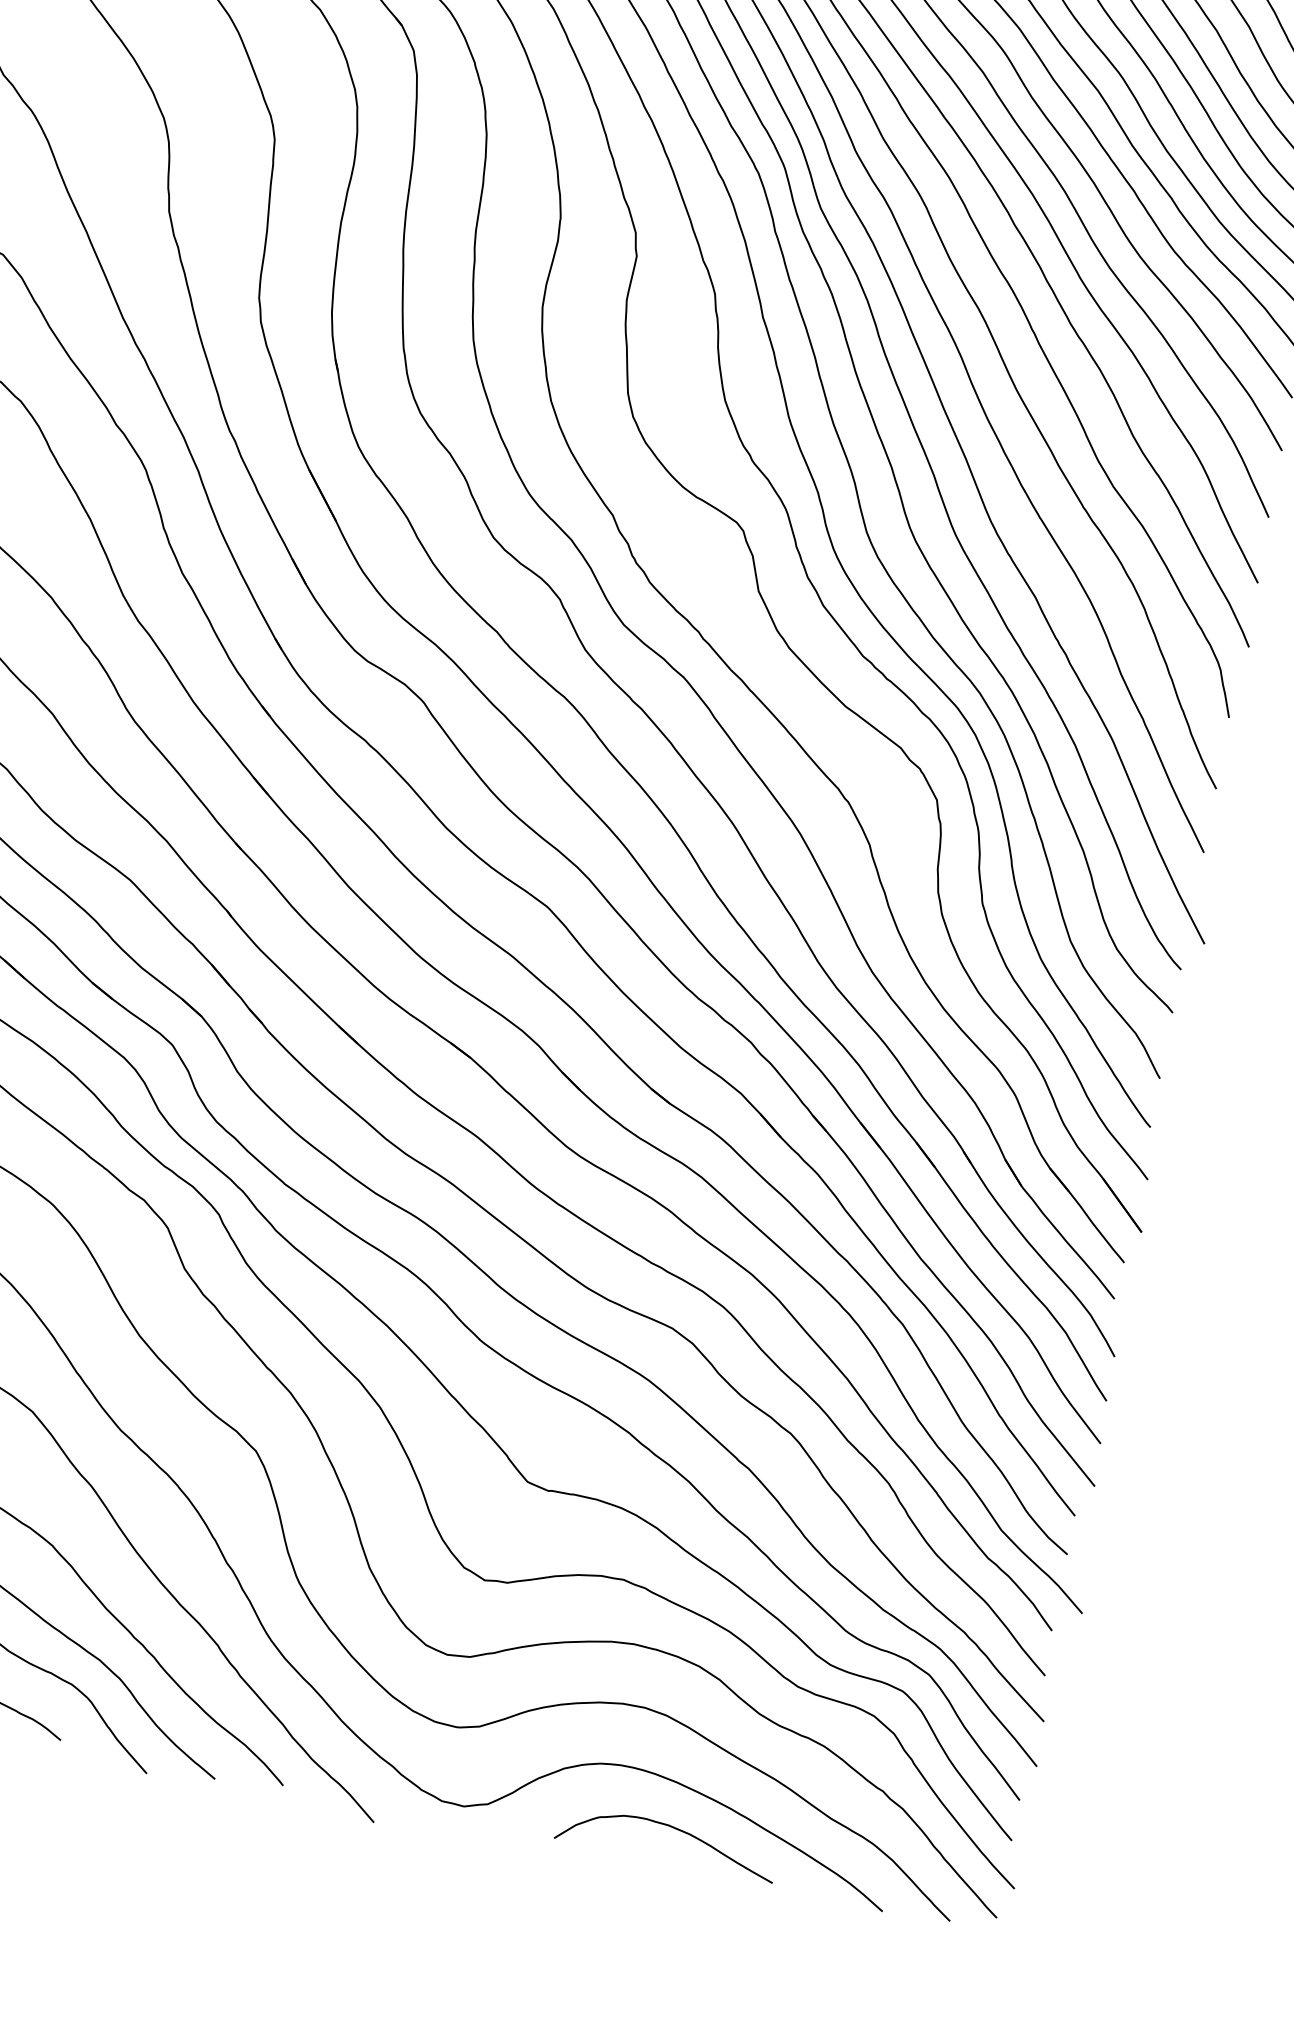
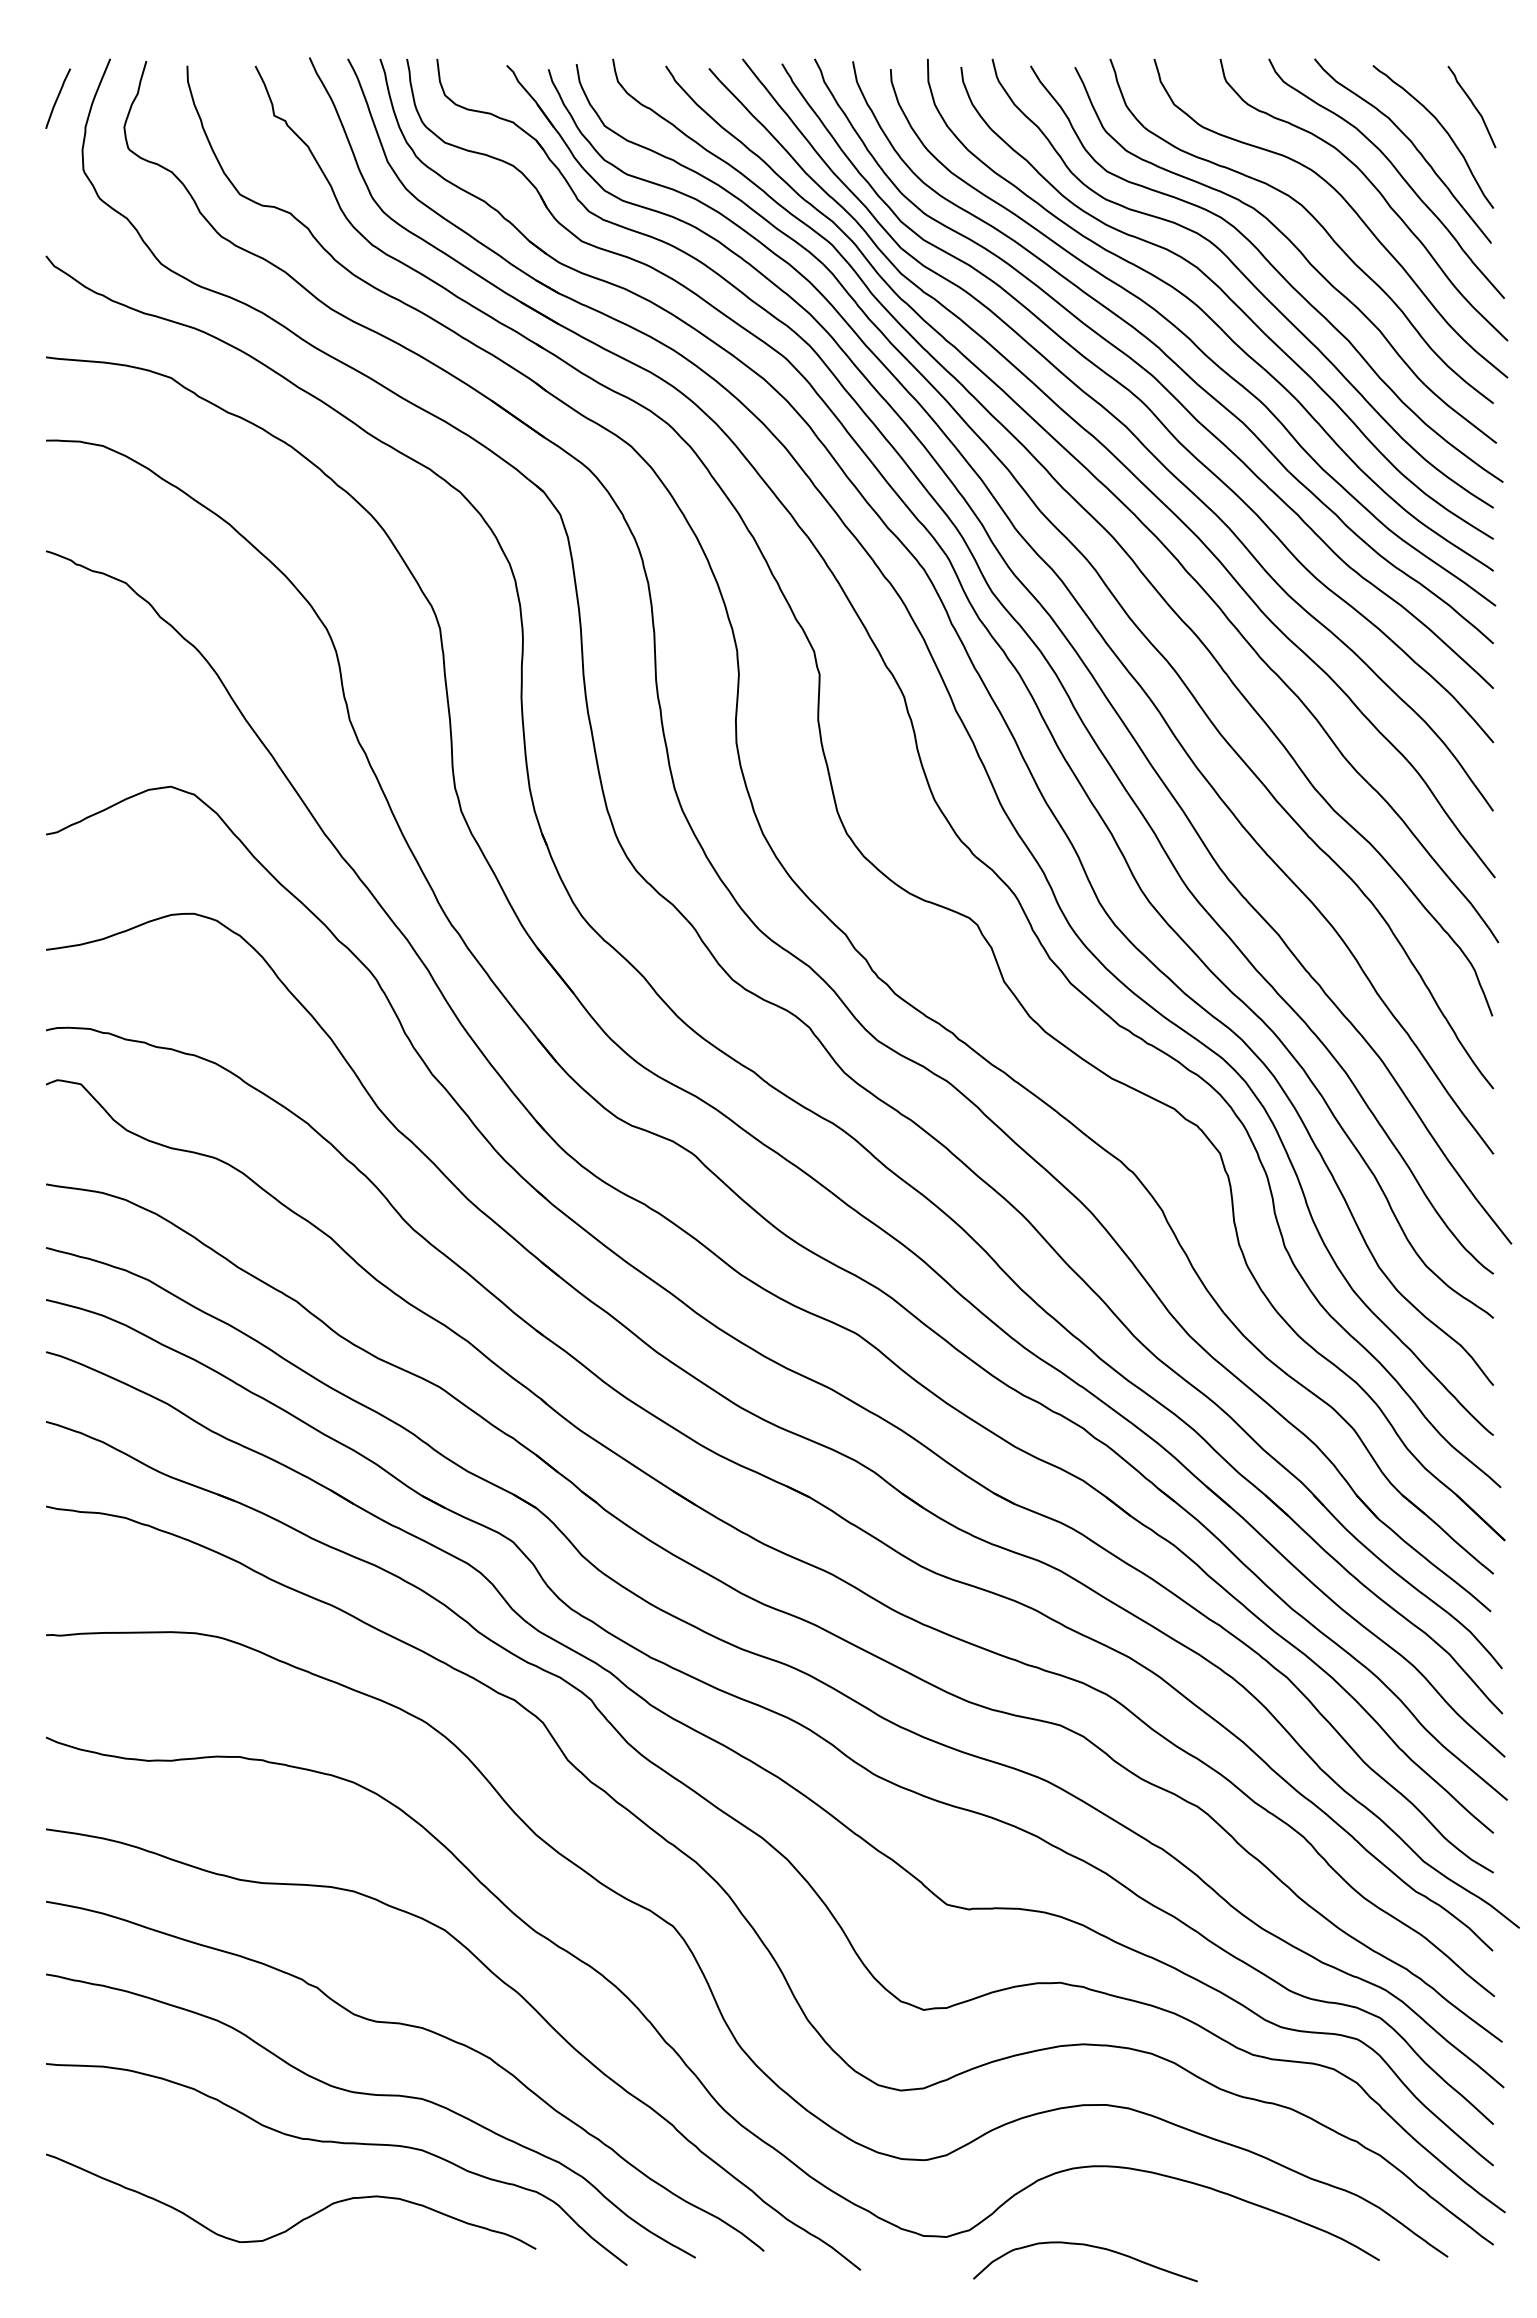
curve: (671, 1828) -> (1087, 2246), moved

